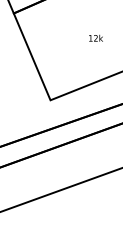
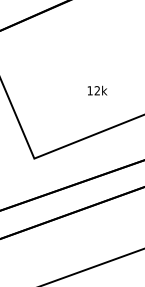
text: (95, 37) -> (96, 89), moved

